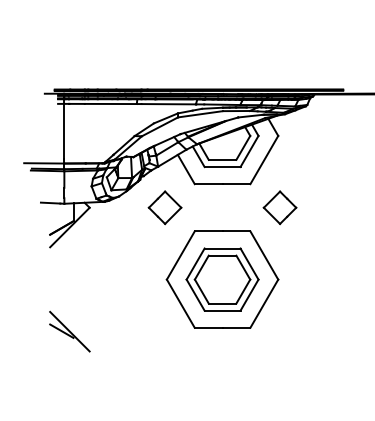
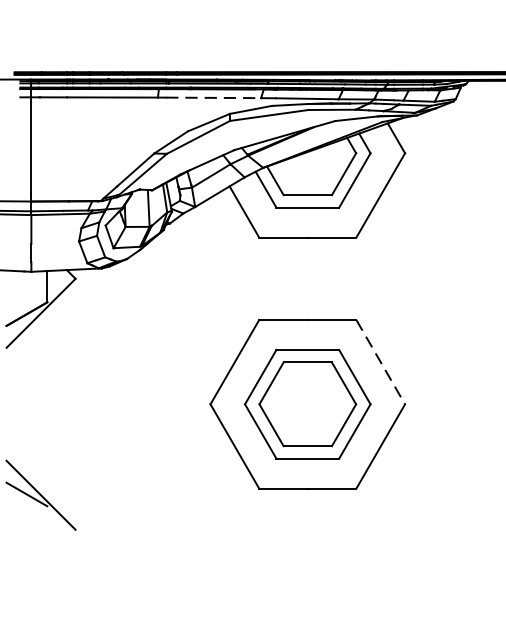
line: (169, 104) -> (215, 98), solid -> dashed
part: (164, 207) -> (206, 278), removed
part: (279, 207) -> (407, 278), removed
line: (264, 255) -> (381, 362), solid -> dashed

